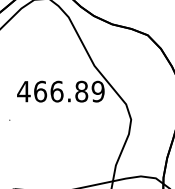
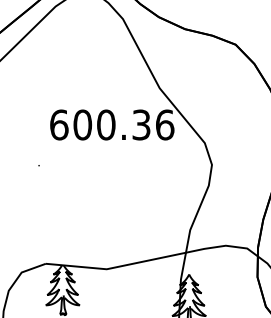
text: (60, 91) -> (111, 124), 466.89 -> 600.36

